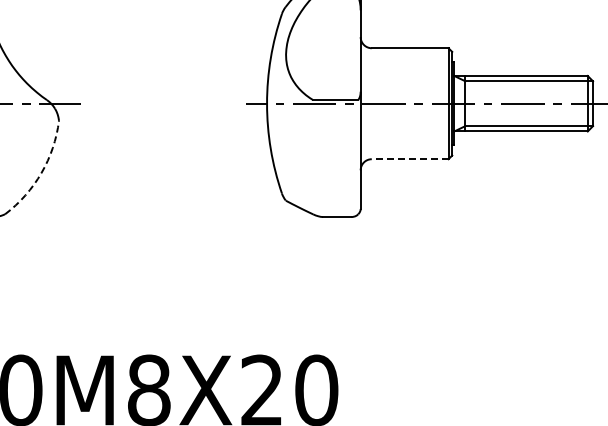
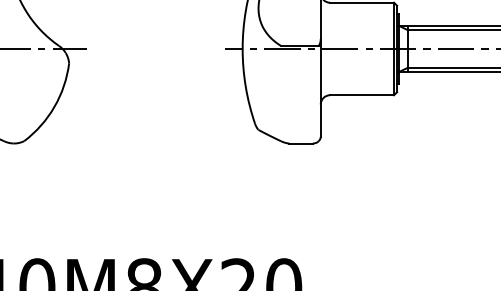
line: (409, 159) -> (361, 95), dashed -> solid
arc: (41, 173) -> (54, 107), dashed -> solid

